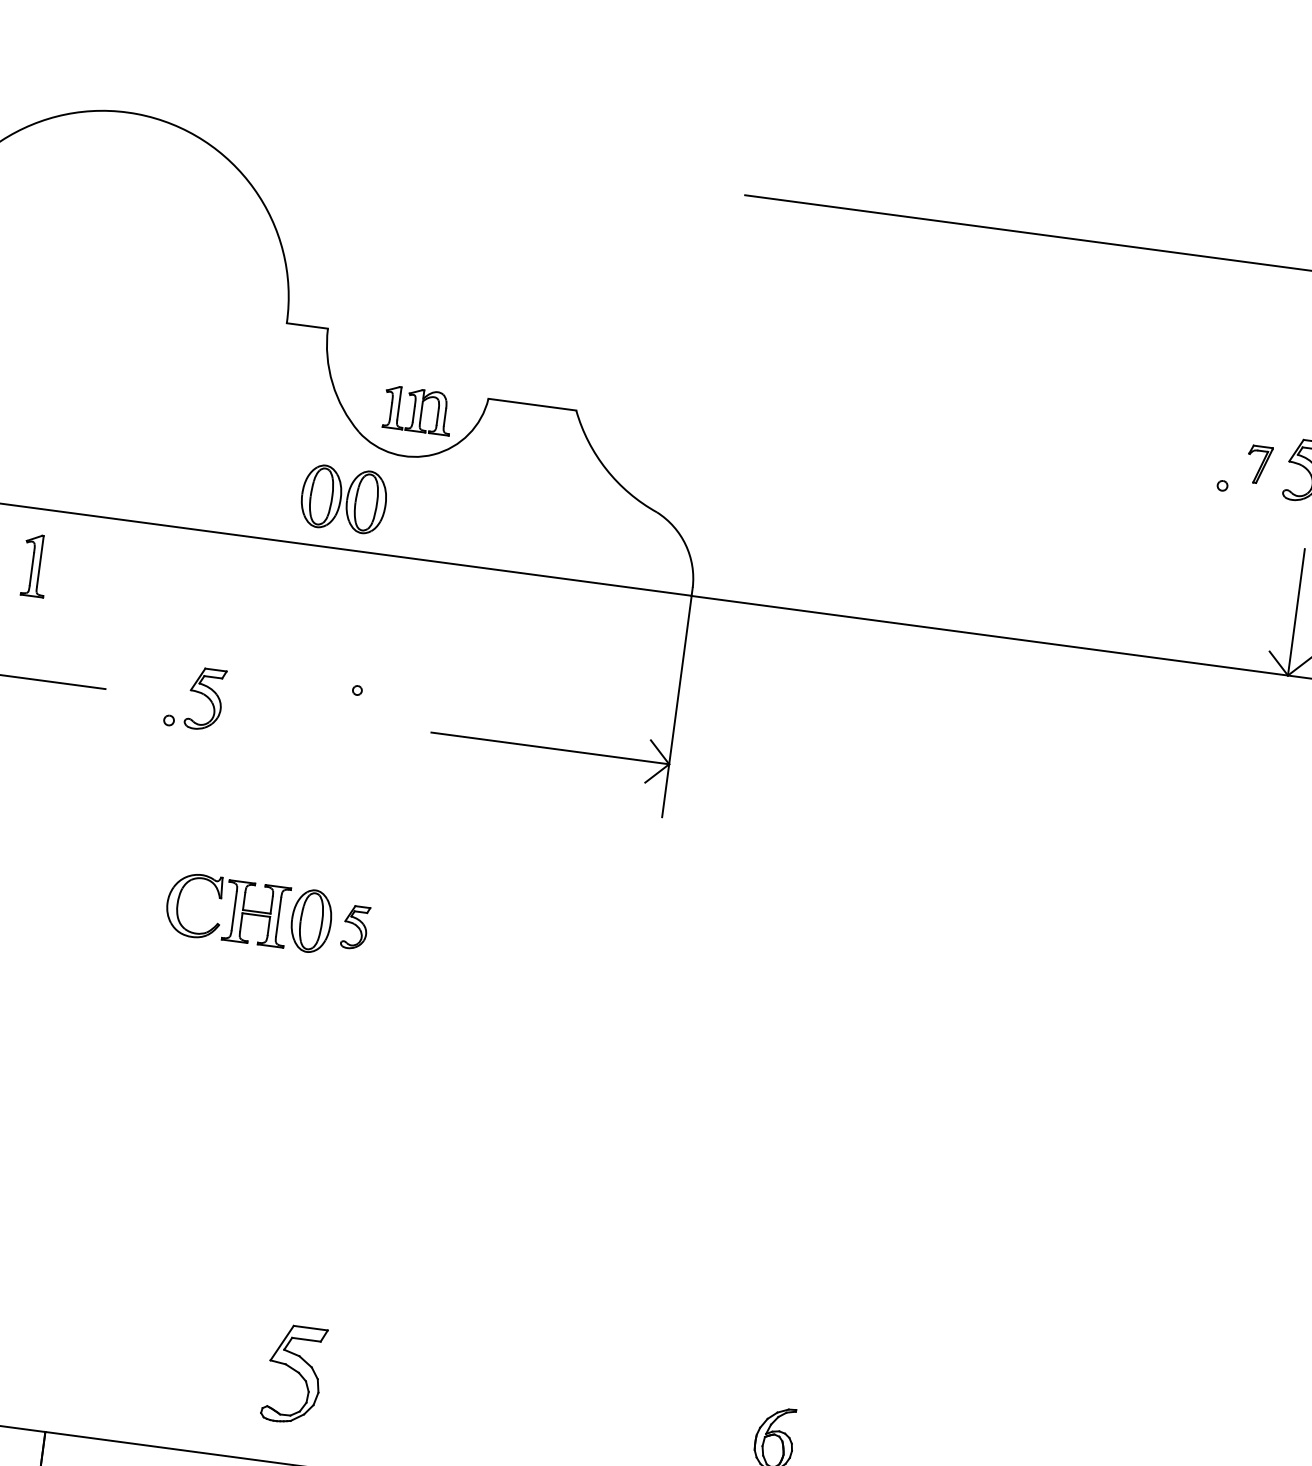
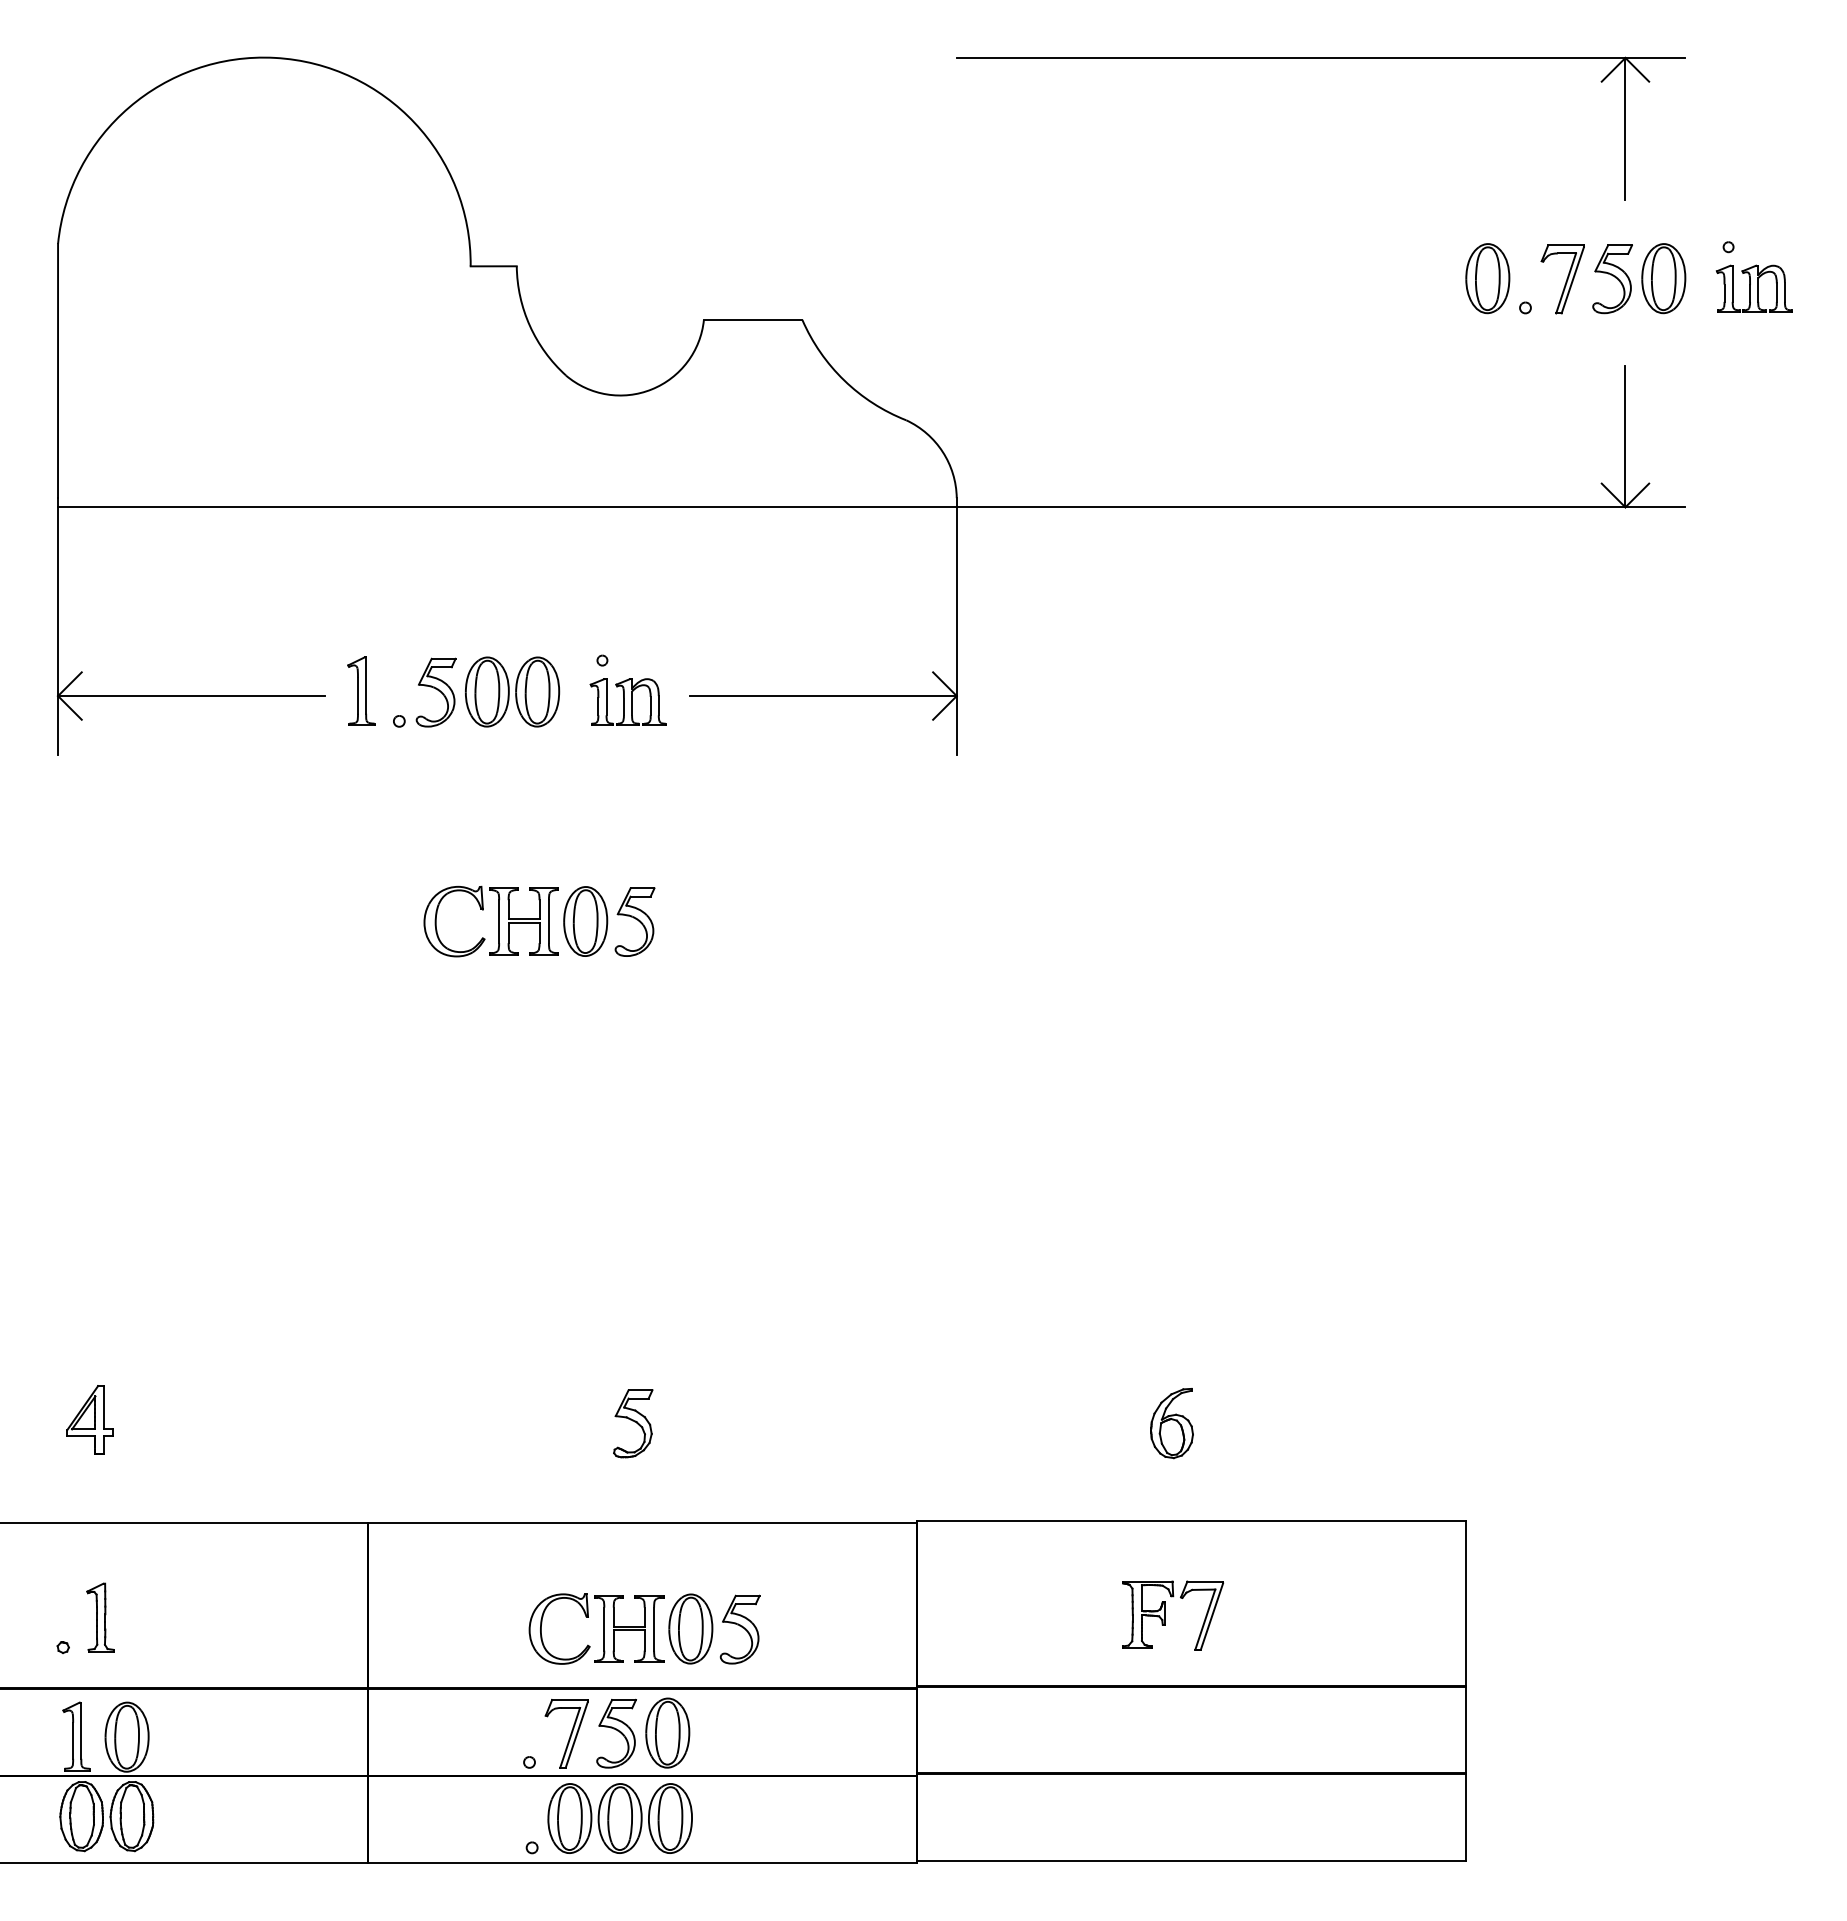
part: (417, 409) -> (627, 701), moved
part: (1192, 455) -> (1487, 278), added
part: (1258, 464) -> (1562, 279), size x1.67
part: (344, 498) -> (512, 691), moved
part: (35, 564) -> (361, 690), moved
part: (354, 926) -> (634, 921), size x1.43
part: (294, 1374) -> (633, 1423), size x0.62

